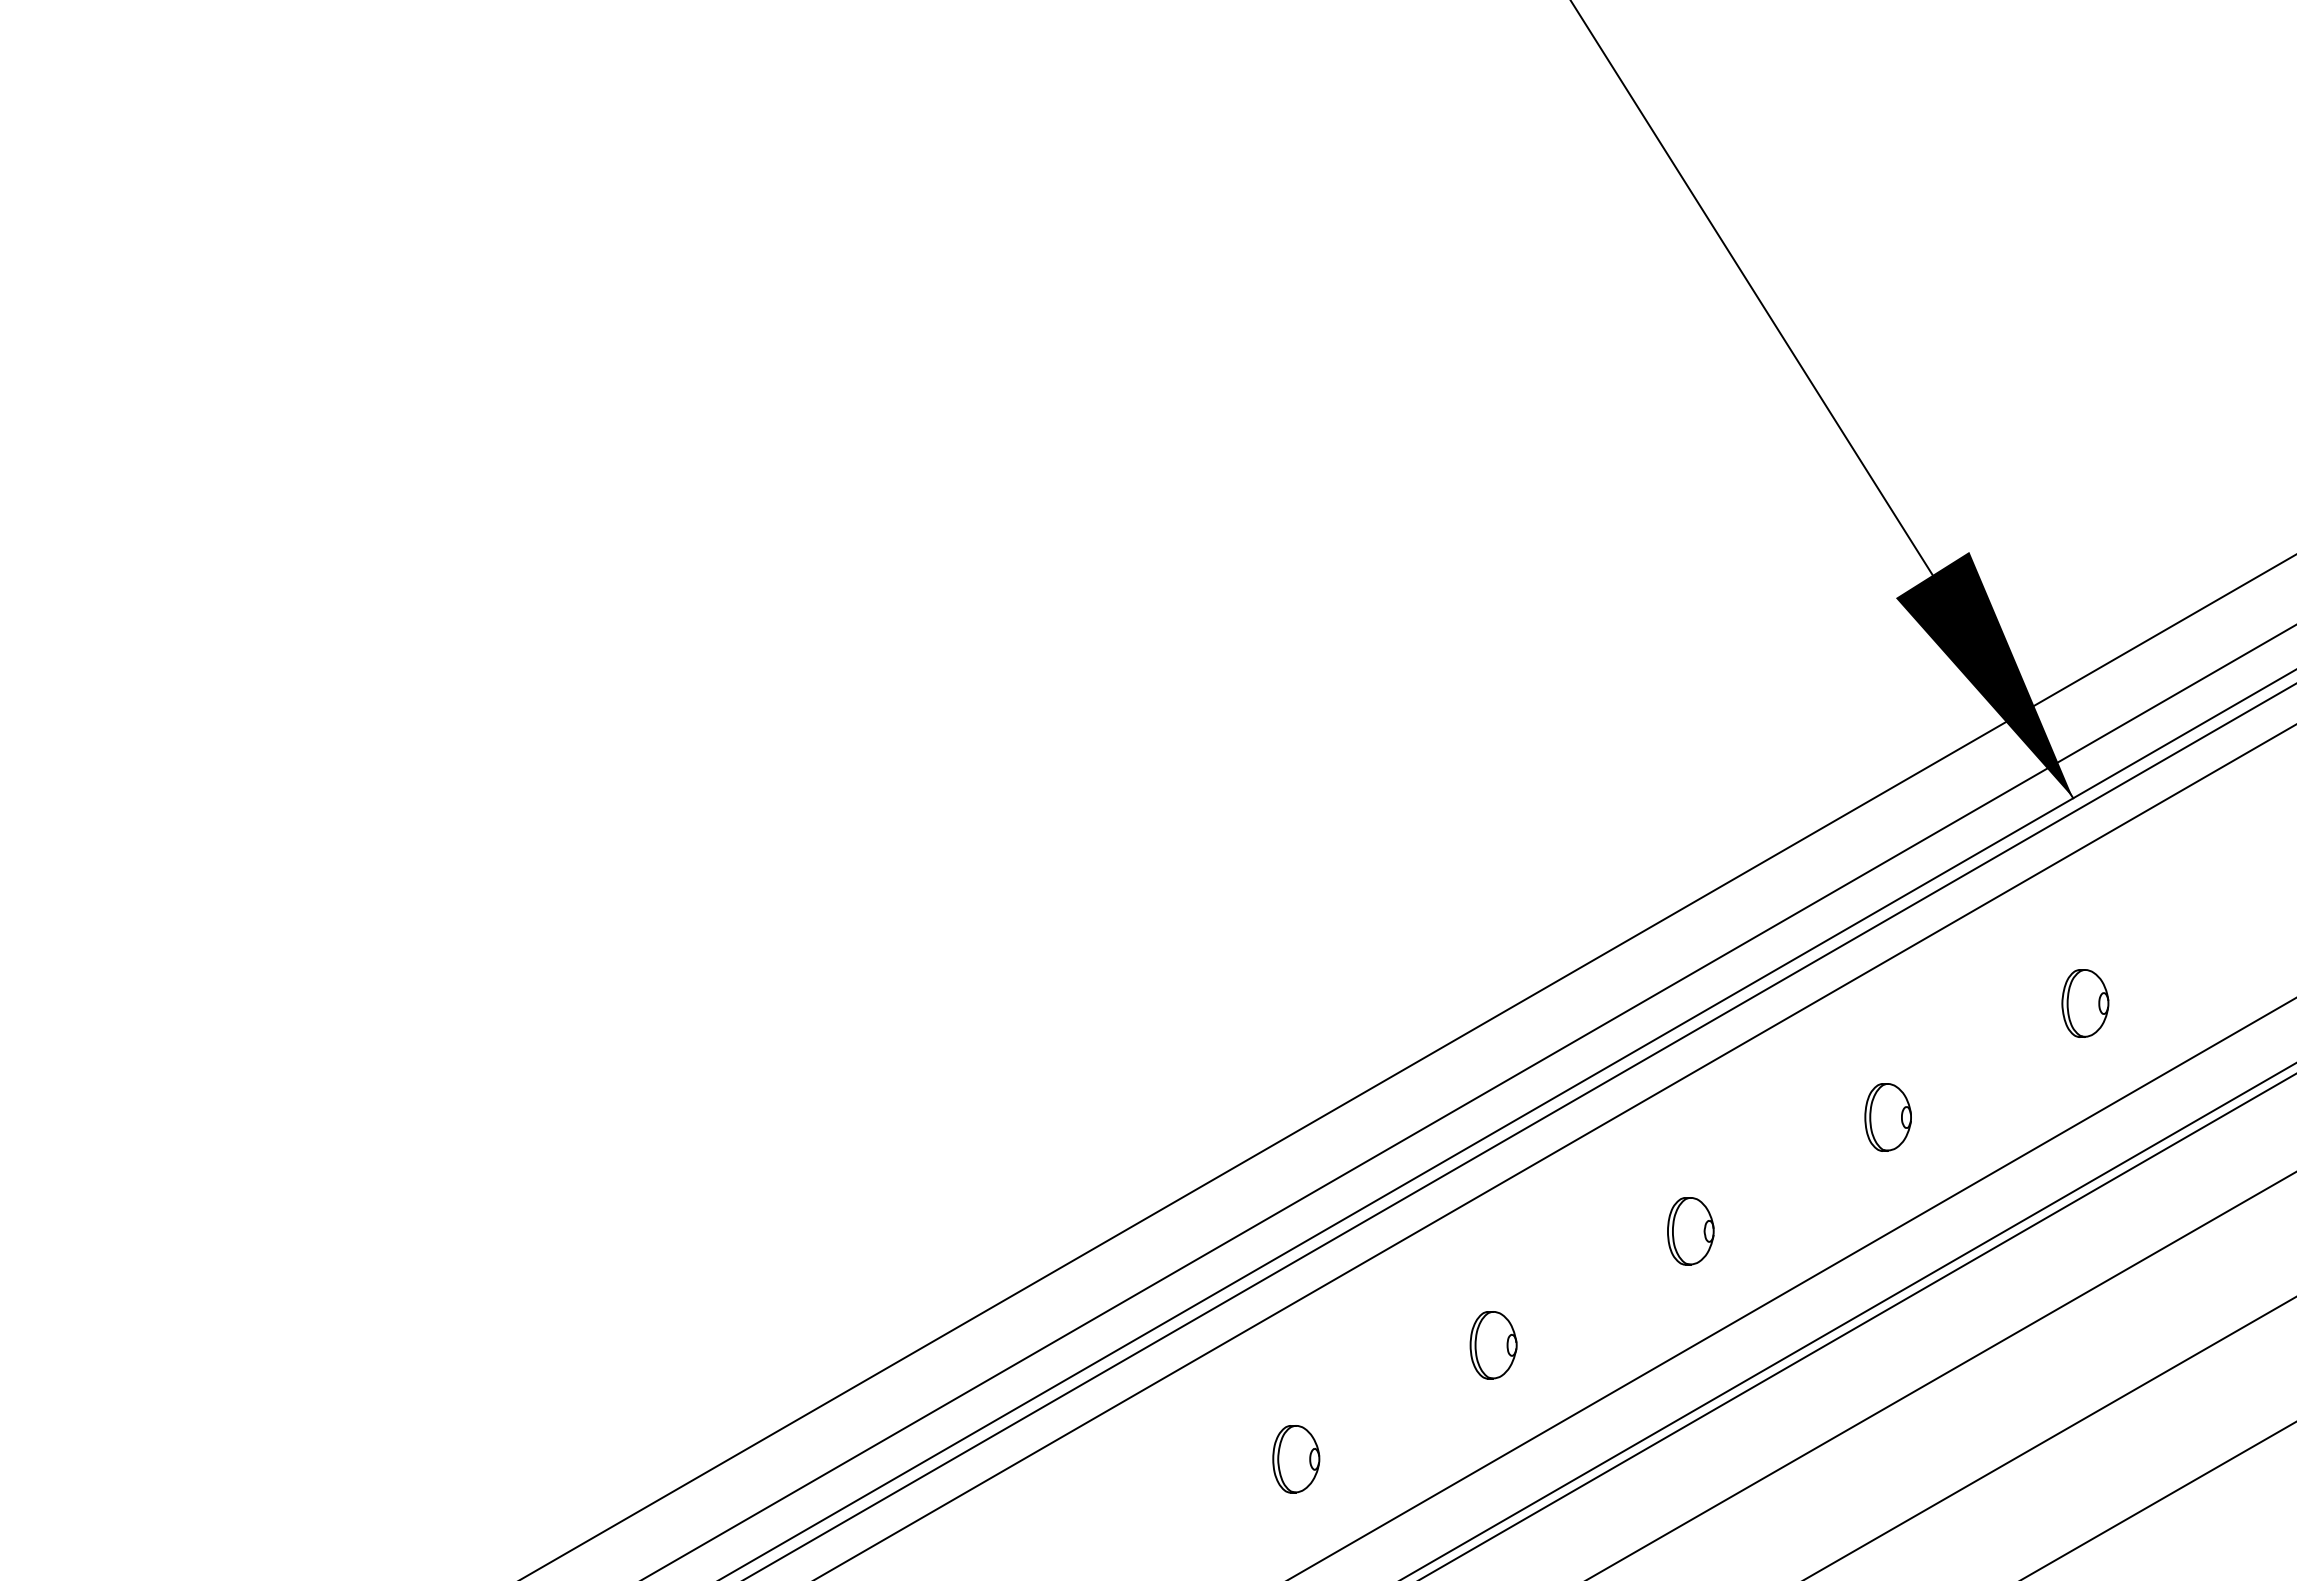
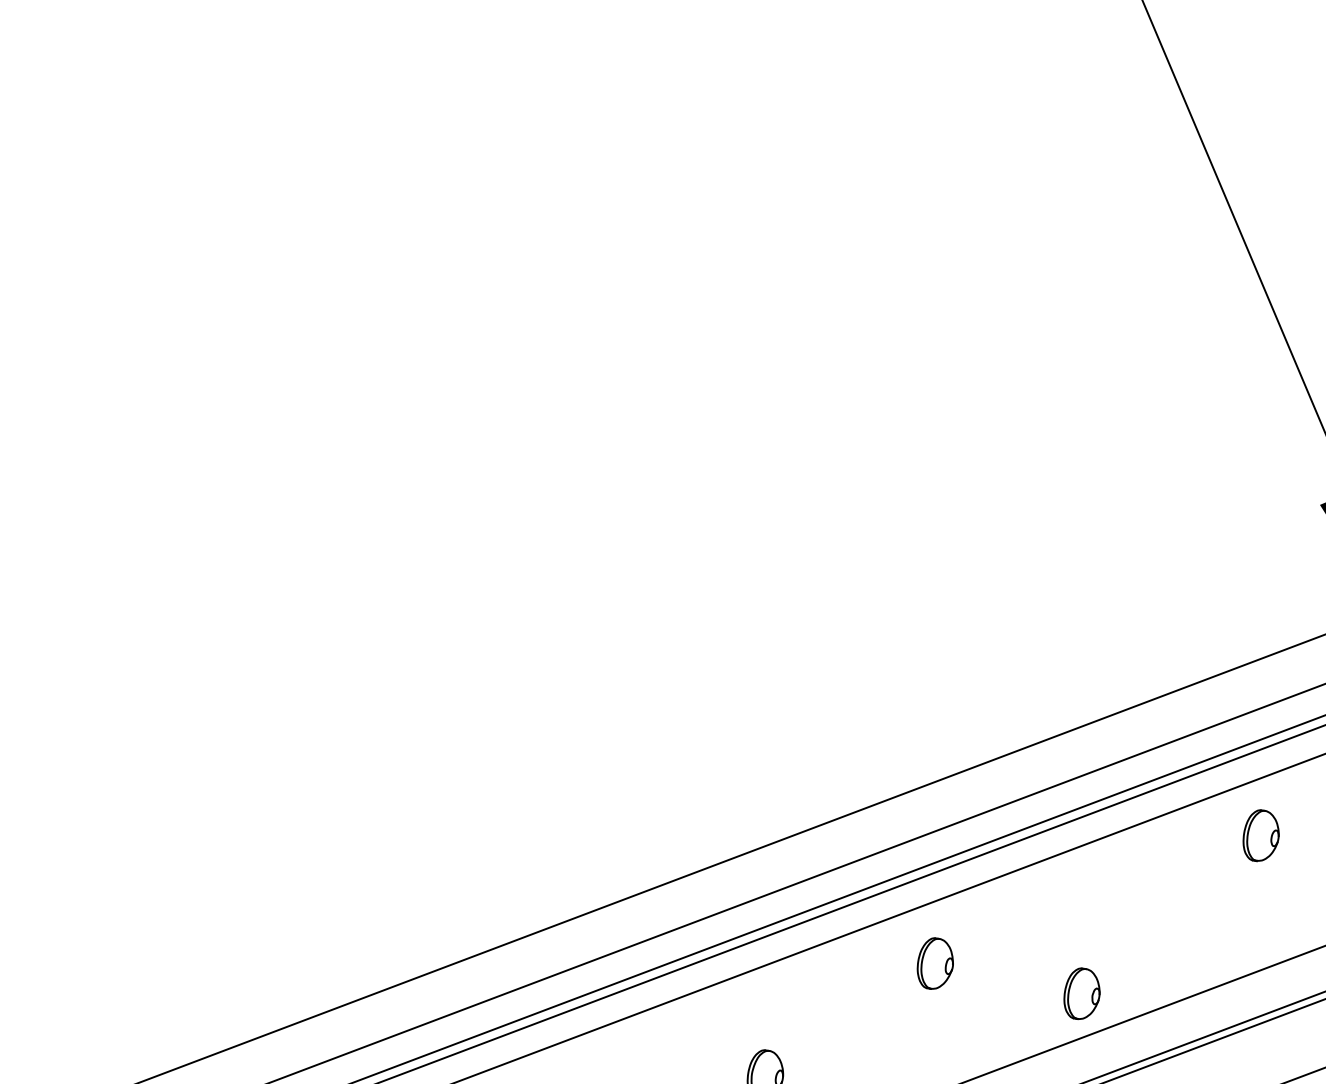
part: (1887, 1117) -> (1260, 835), moved
part: (1690, 1231) -> (1081, 994), moved
part: (1493, 1345) -> (935, 964), moved

